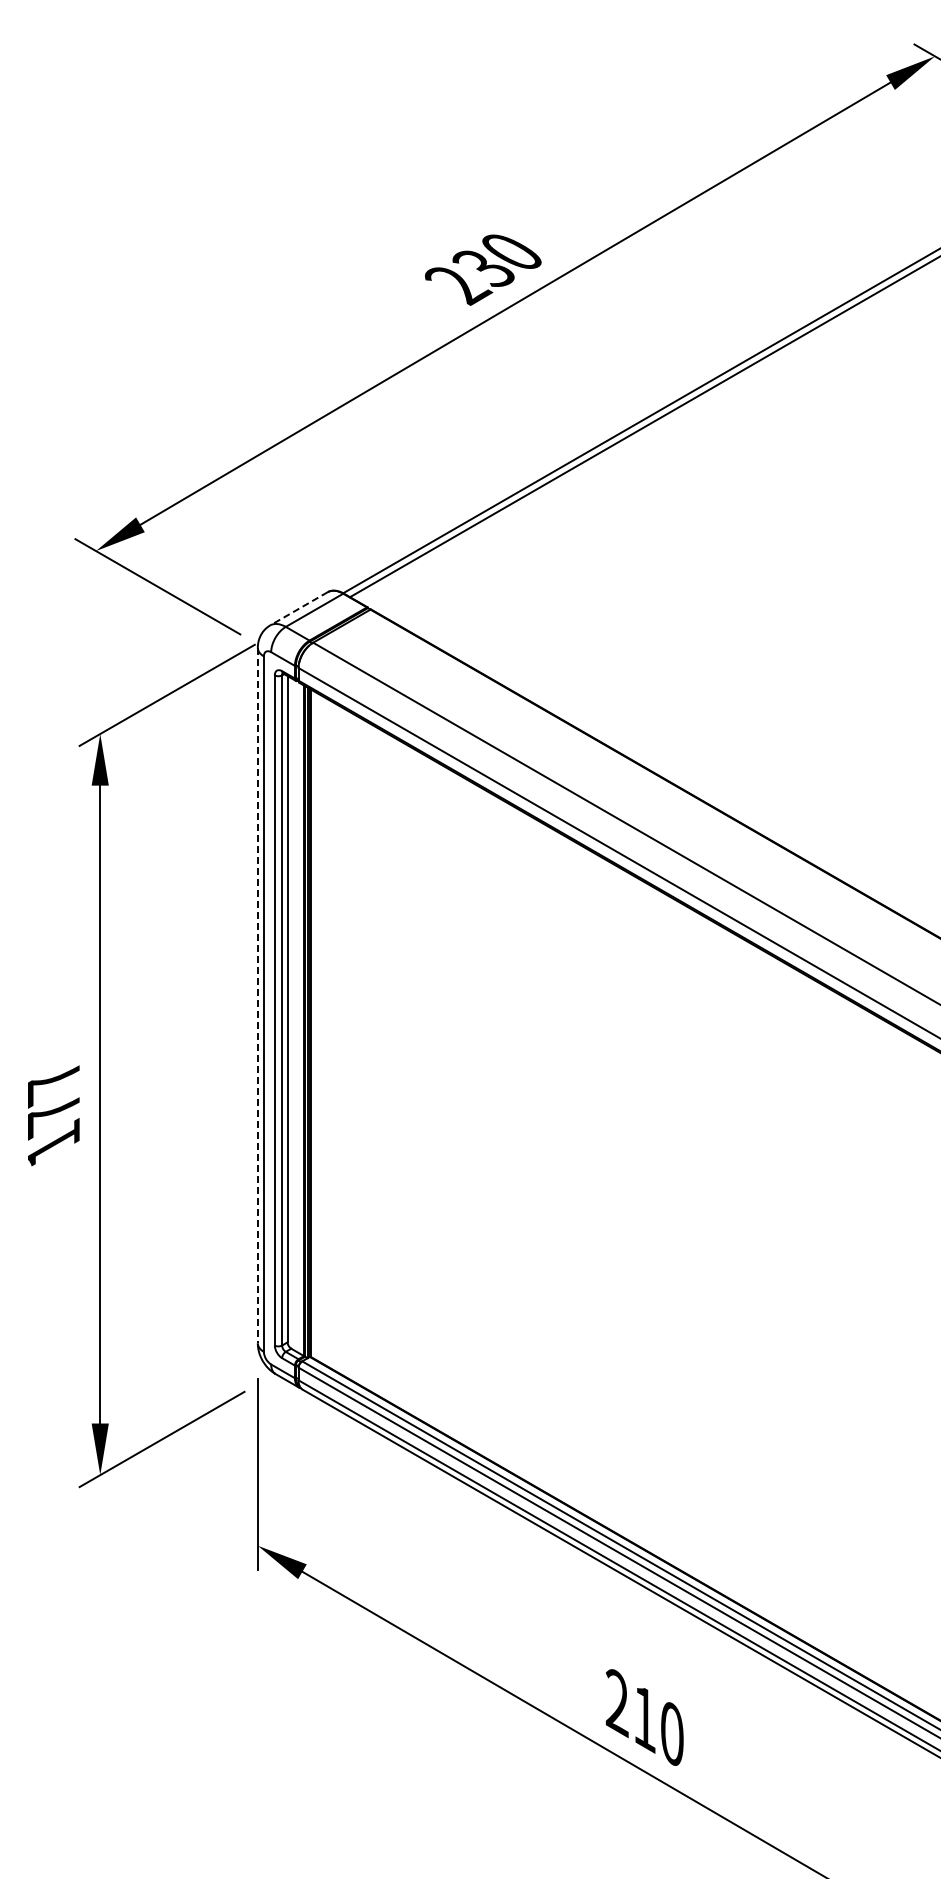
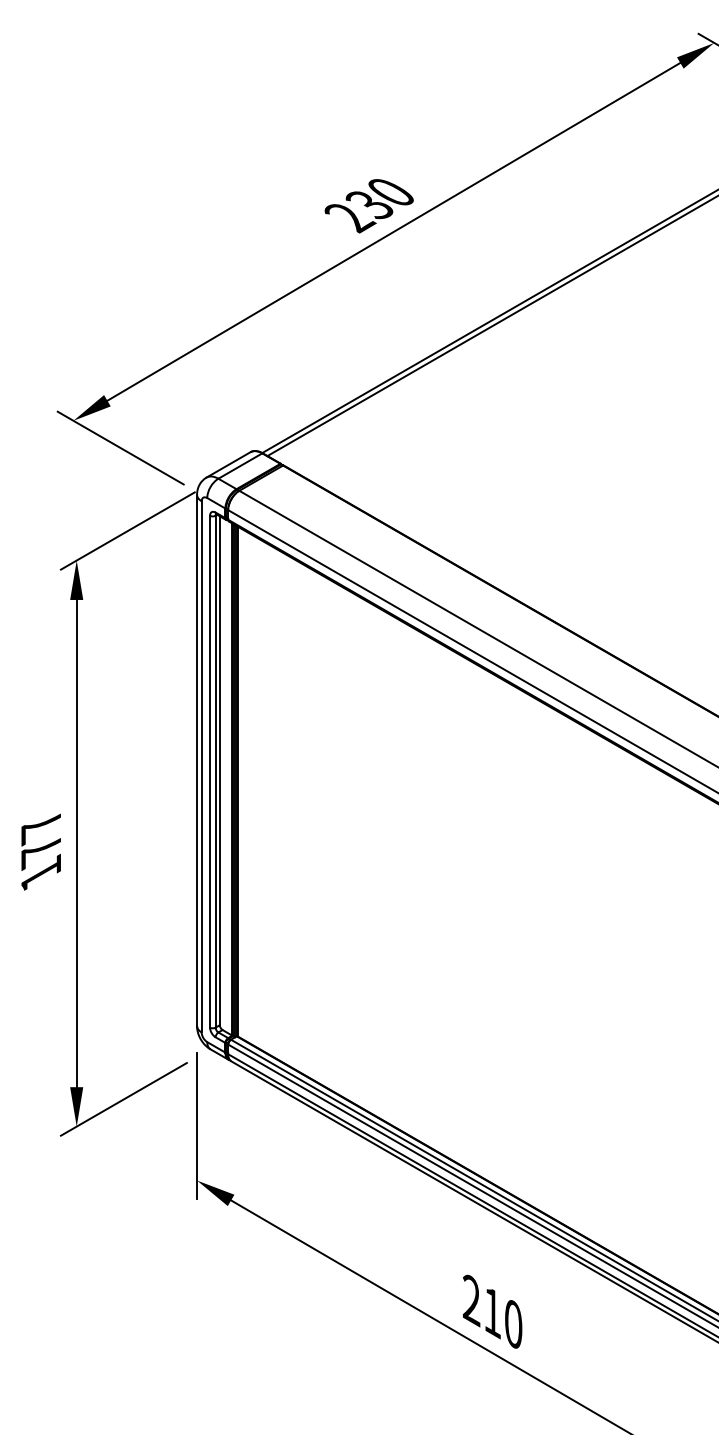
line: (298, 609) -> (228, 465), dashed -> solid
line: (257, 995) -> (196, 760), dashed -> solid

